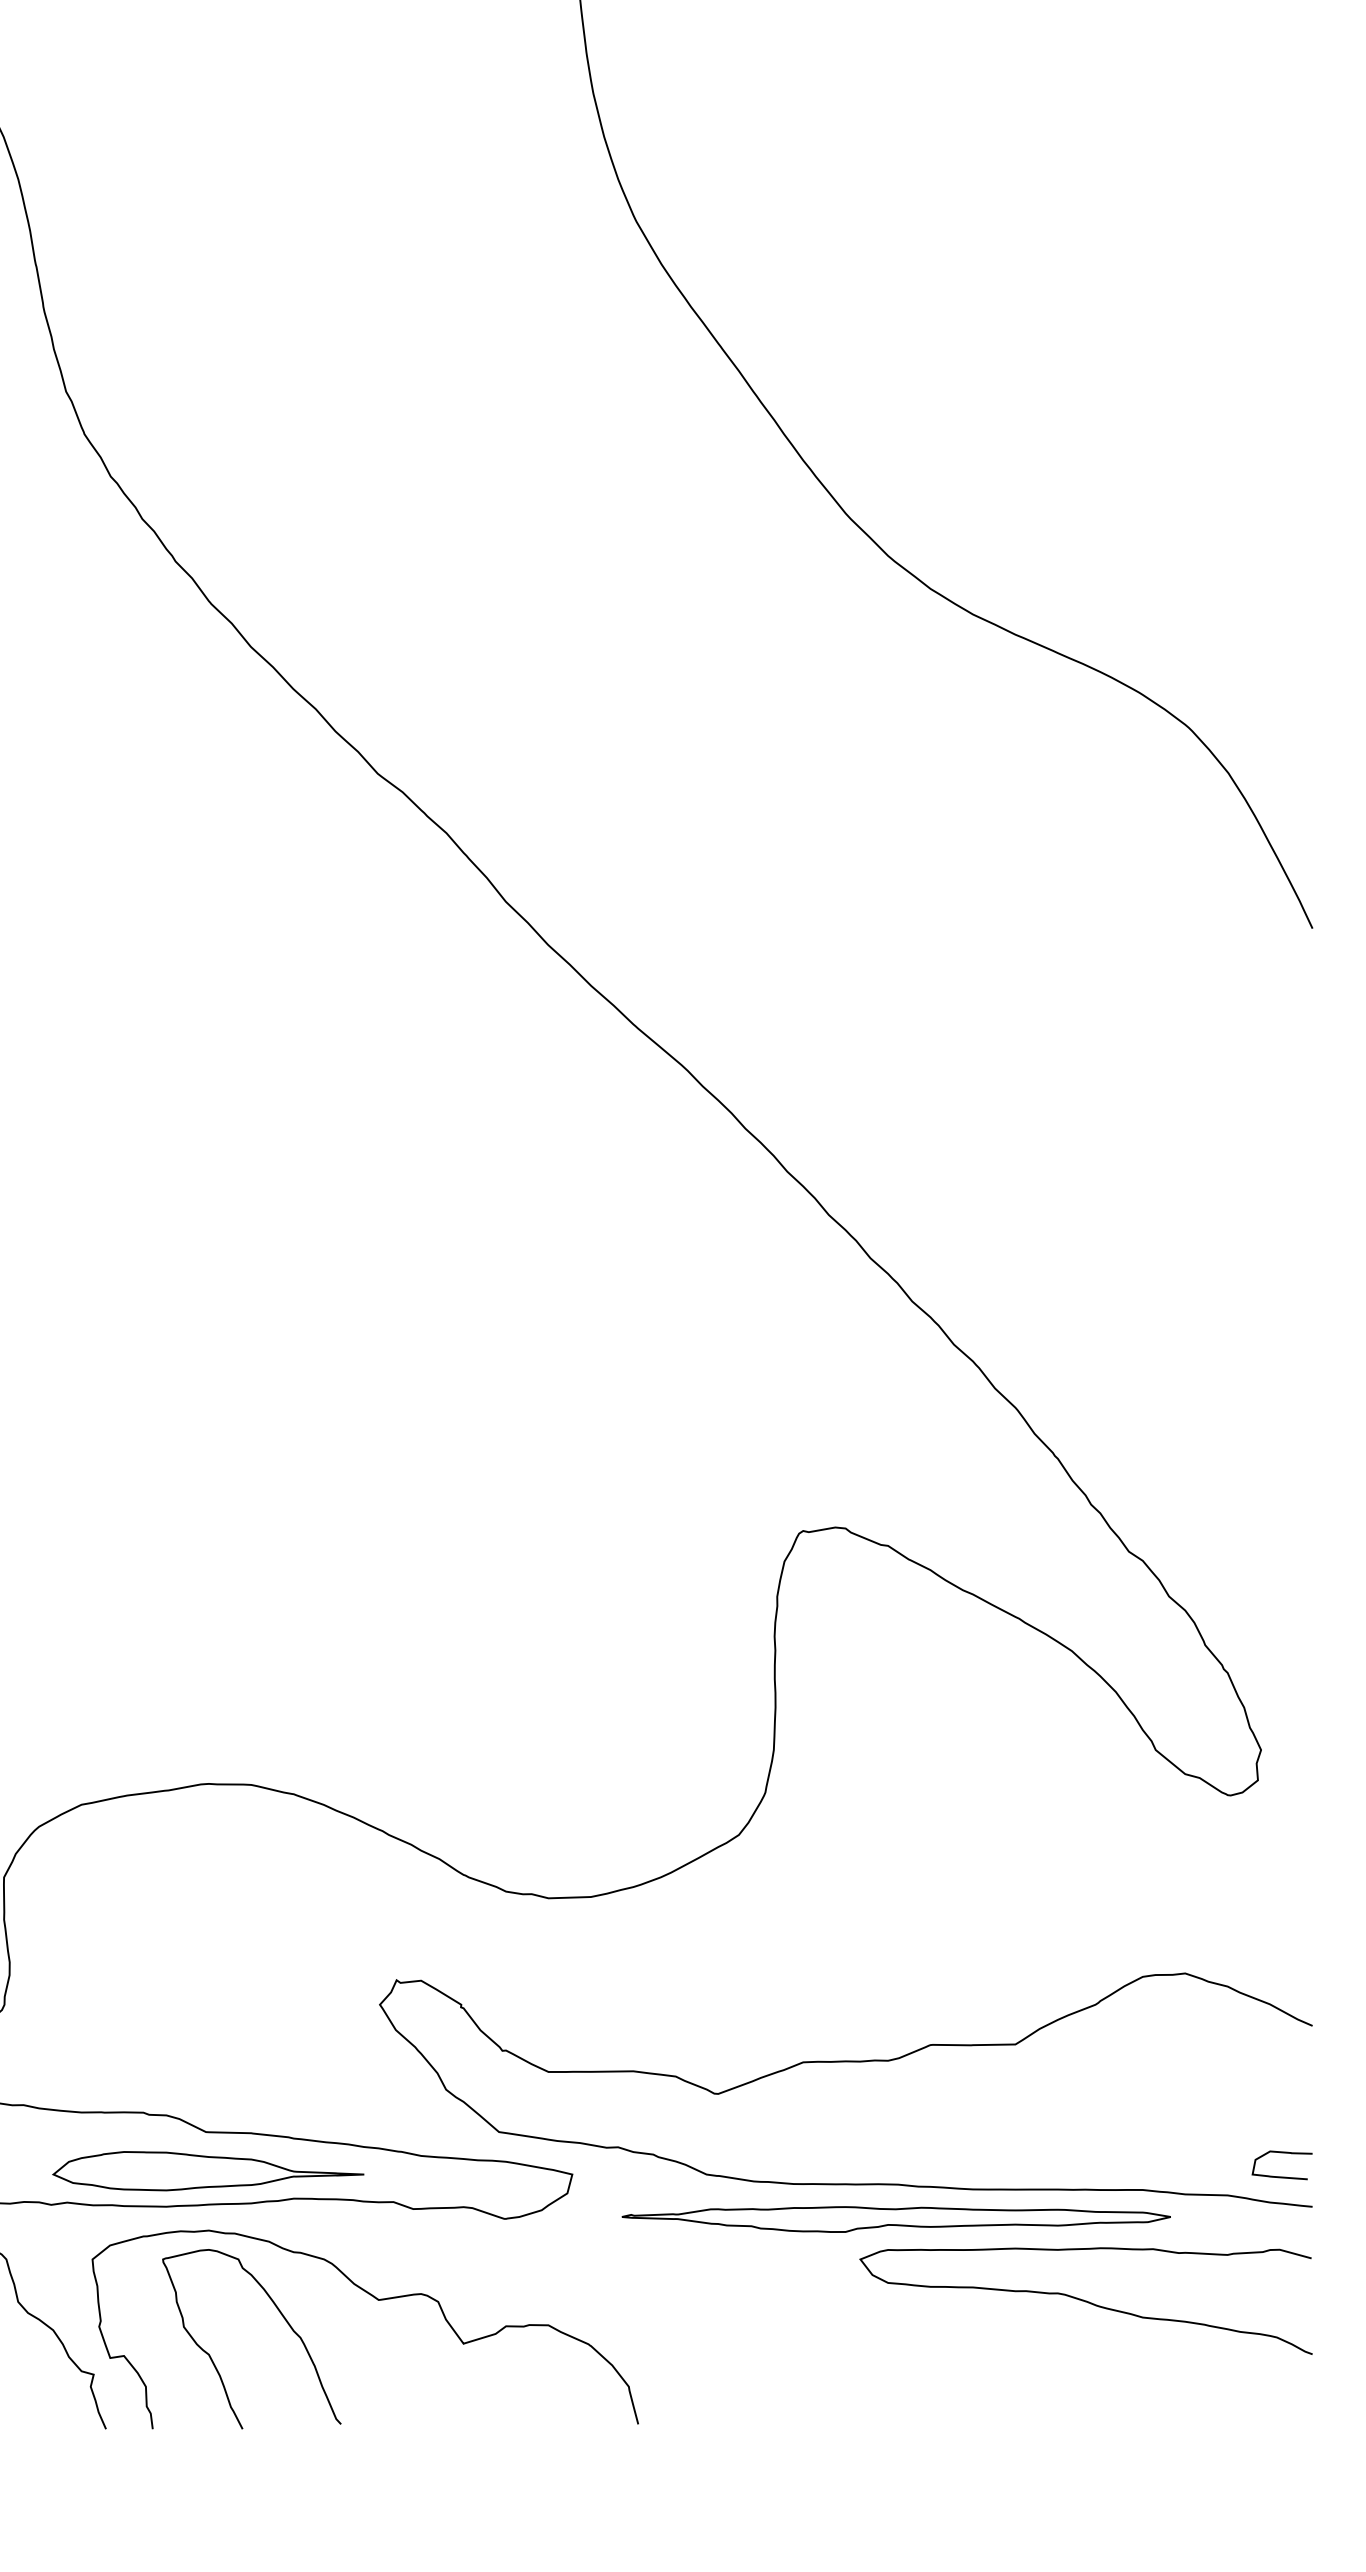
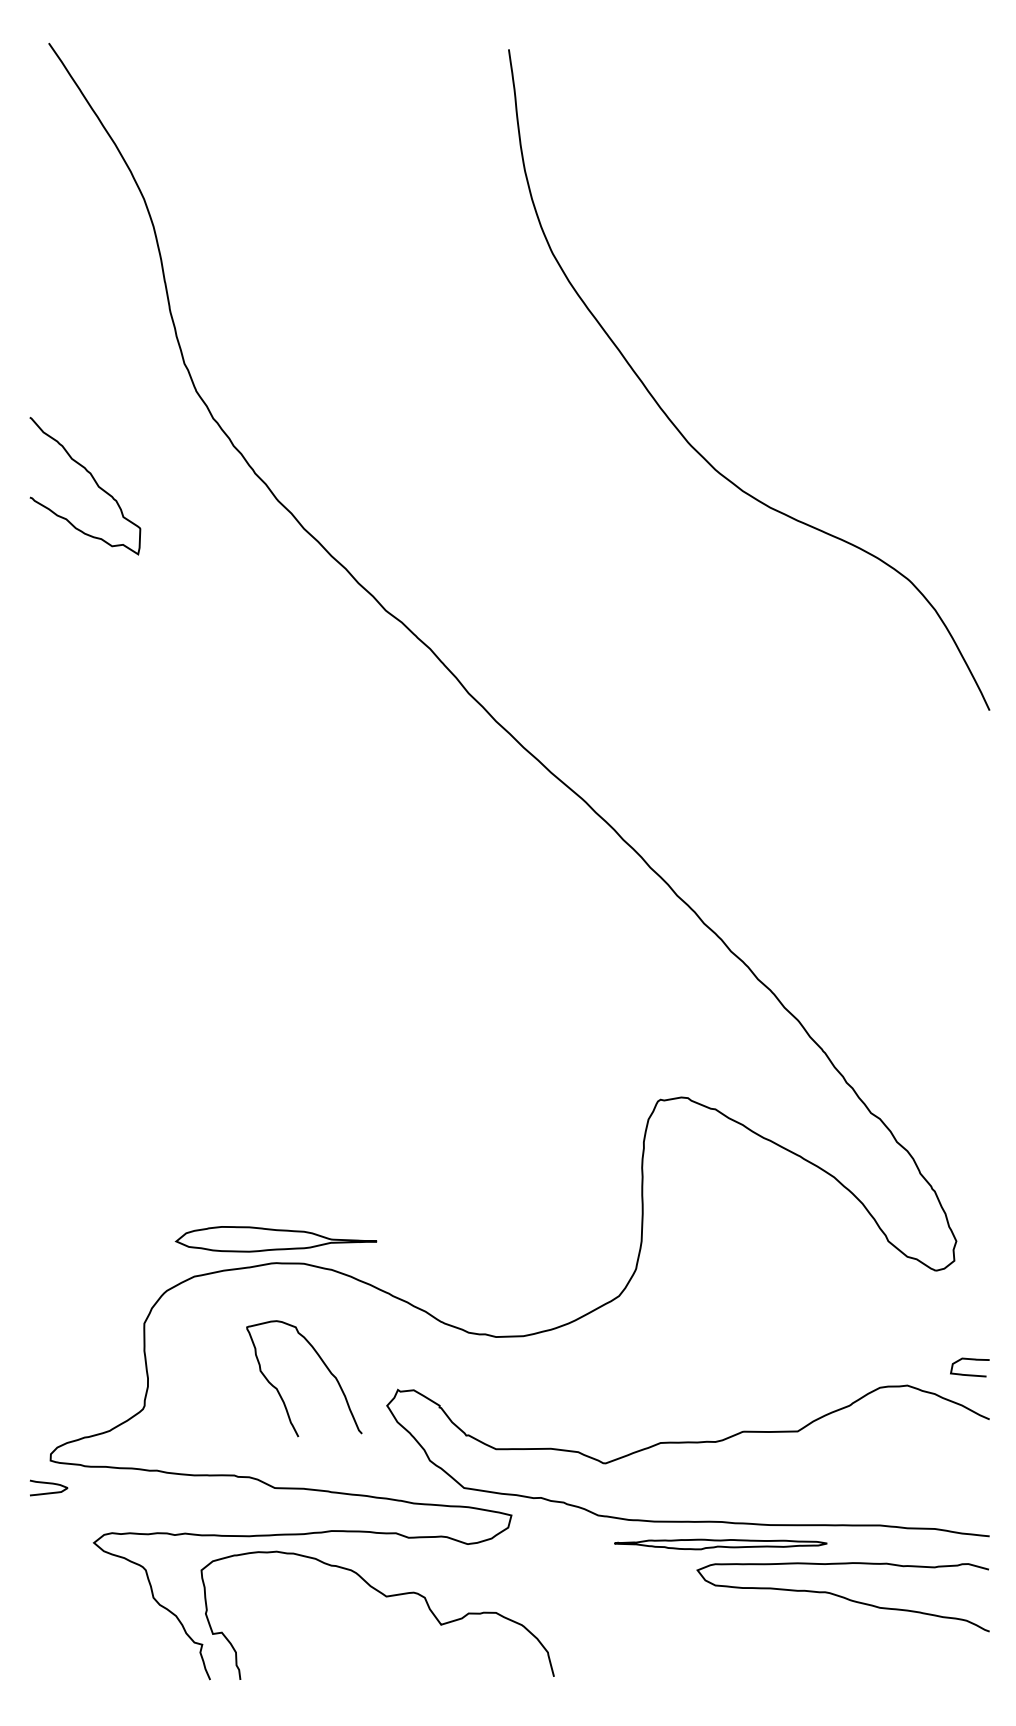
part: (207, 2171) -> (275, 1239), moved
curve: (1281, 2176) -> (969, 1374), moved
part: (895, 2219) -> (720, 1544), size x0.6
curve: (282, 2318) -> (324, 1365), moved

